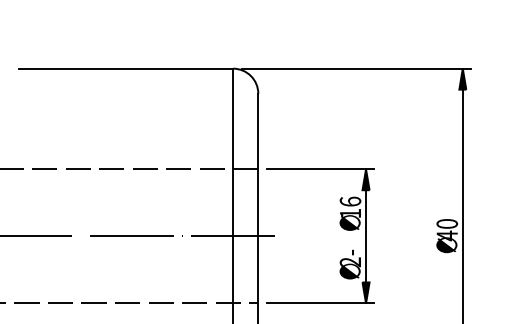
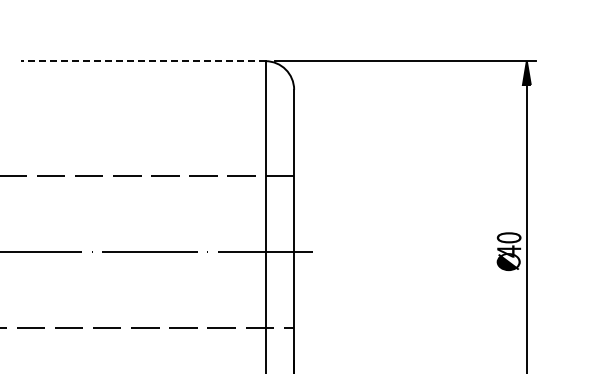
line: (125, 68) -> (142, 61), solid -> dashed
part: (340, 226) -> (387, 240), removed

